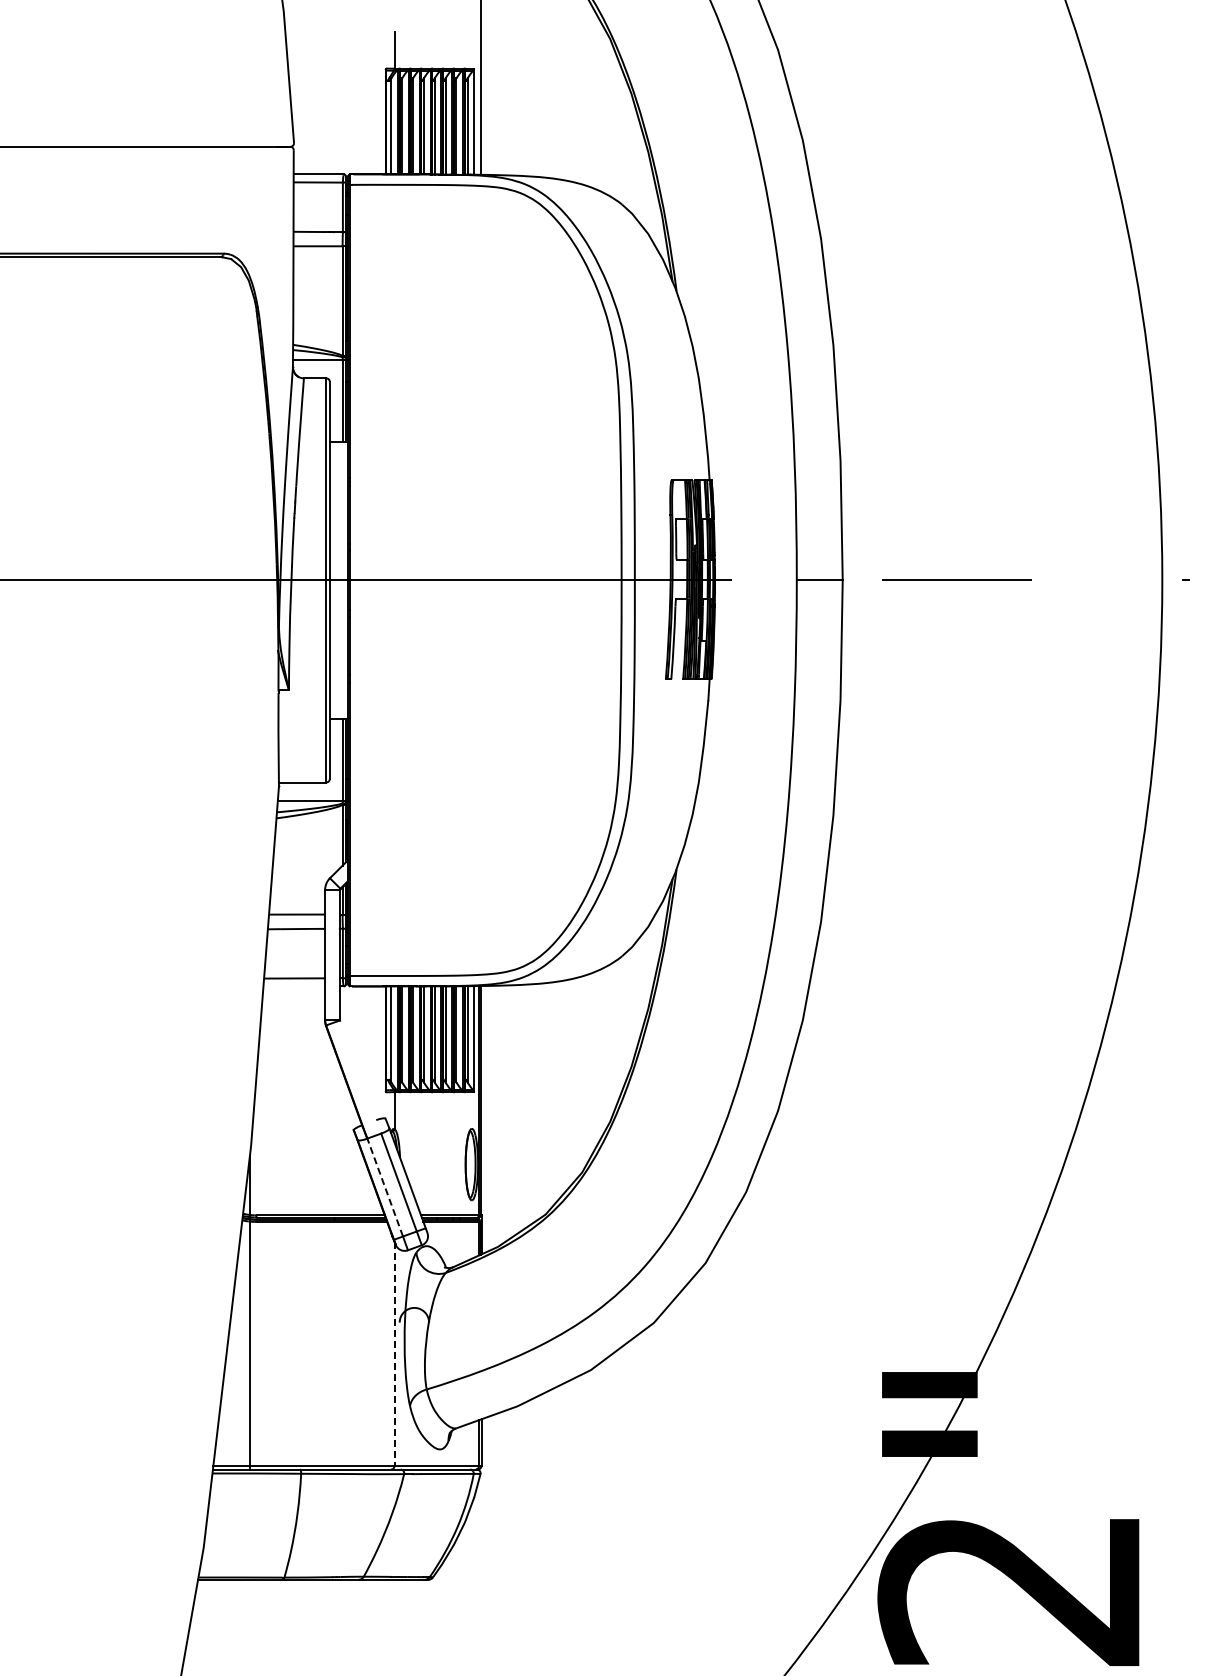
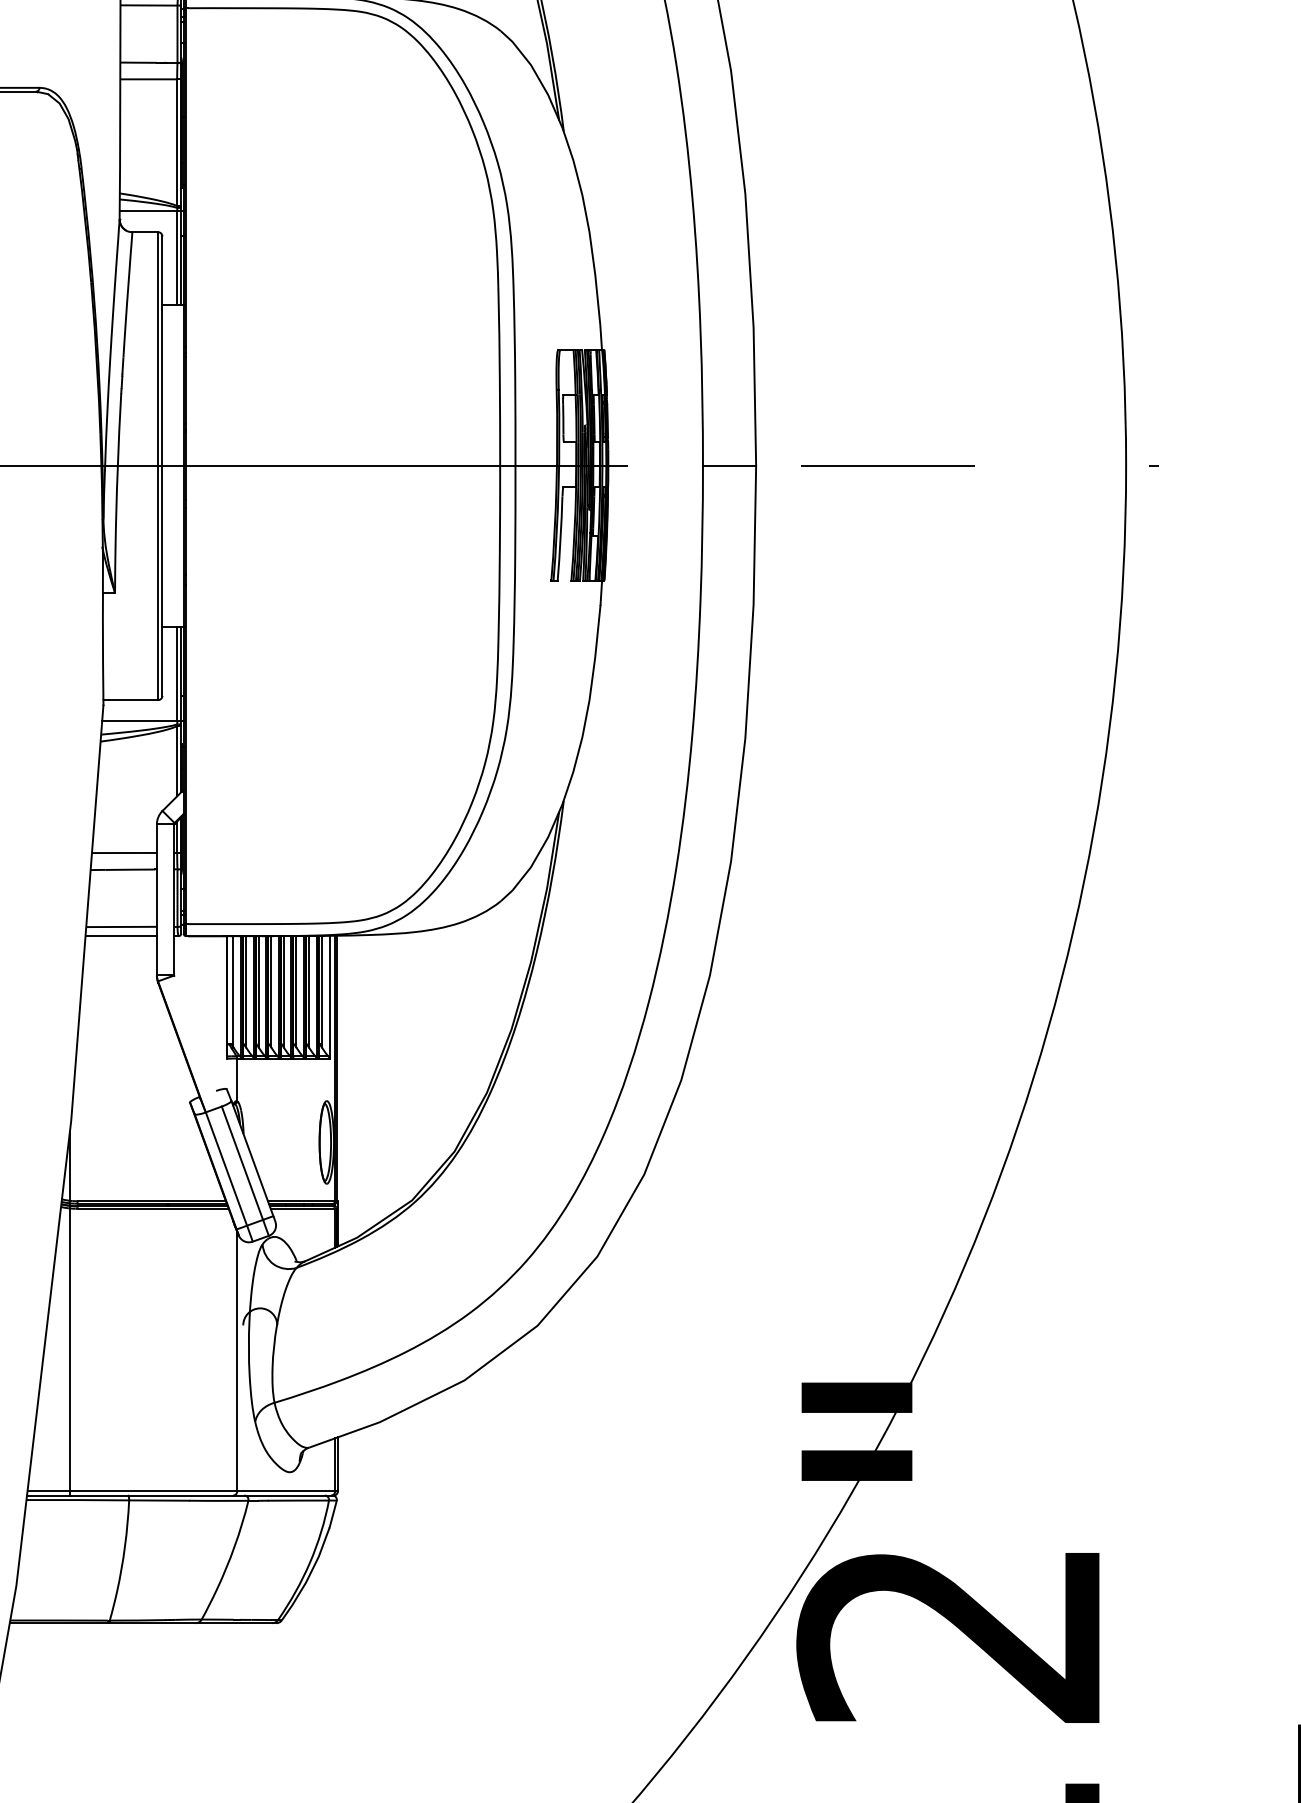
line: (294, 986) -> (121, 936), added
line: (385, 1187) -> (226, 1168), dashed -> solid
line: (394, 1354) -> (237, 1362), dashed -> solid

